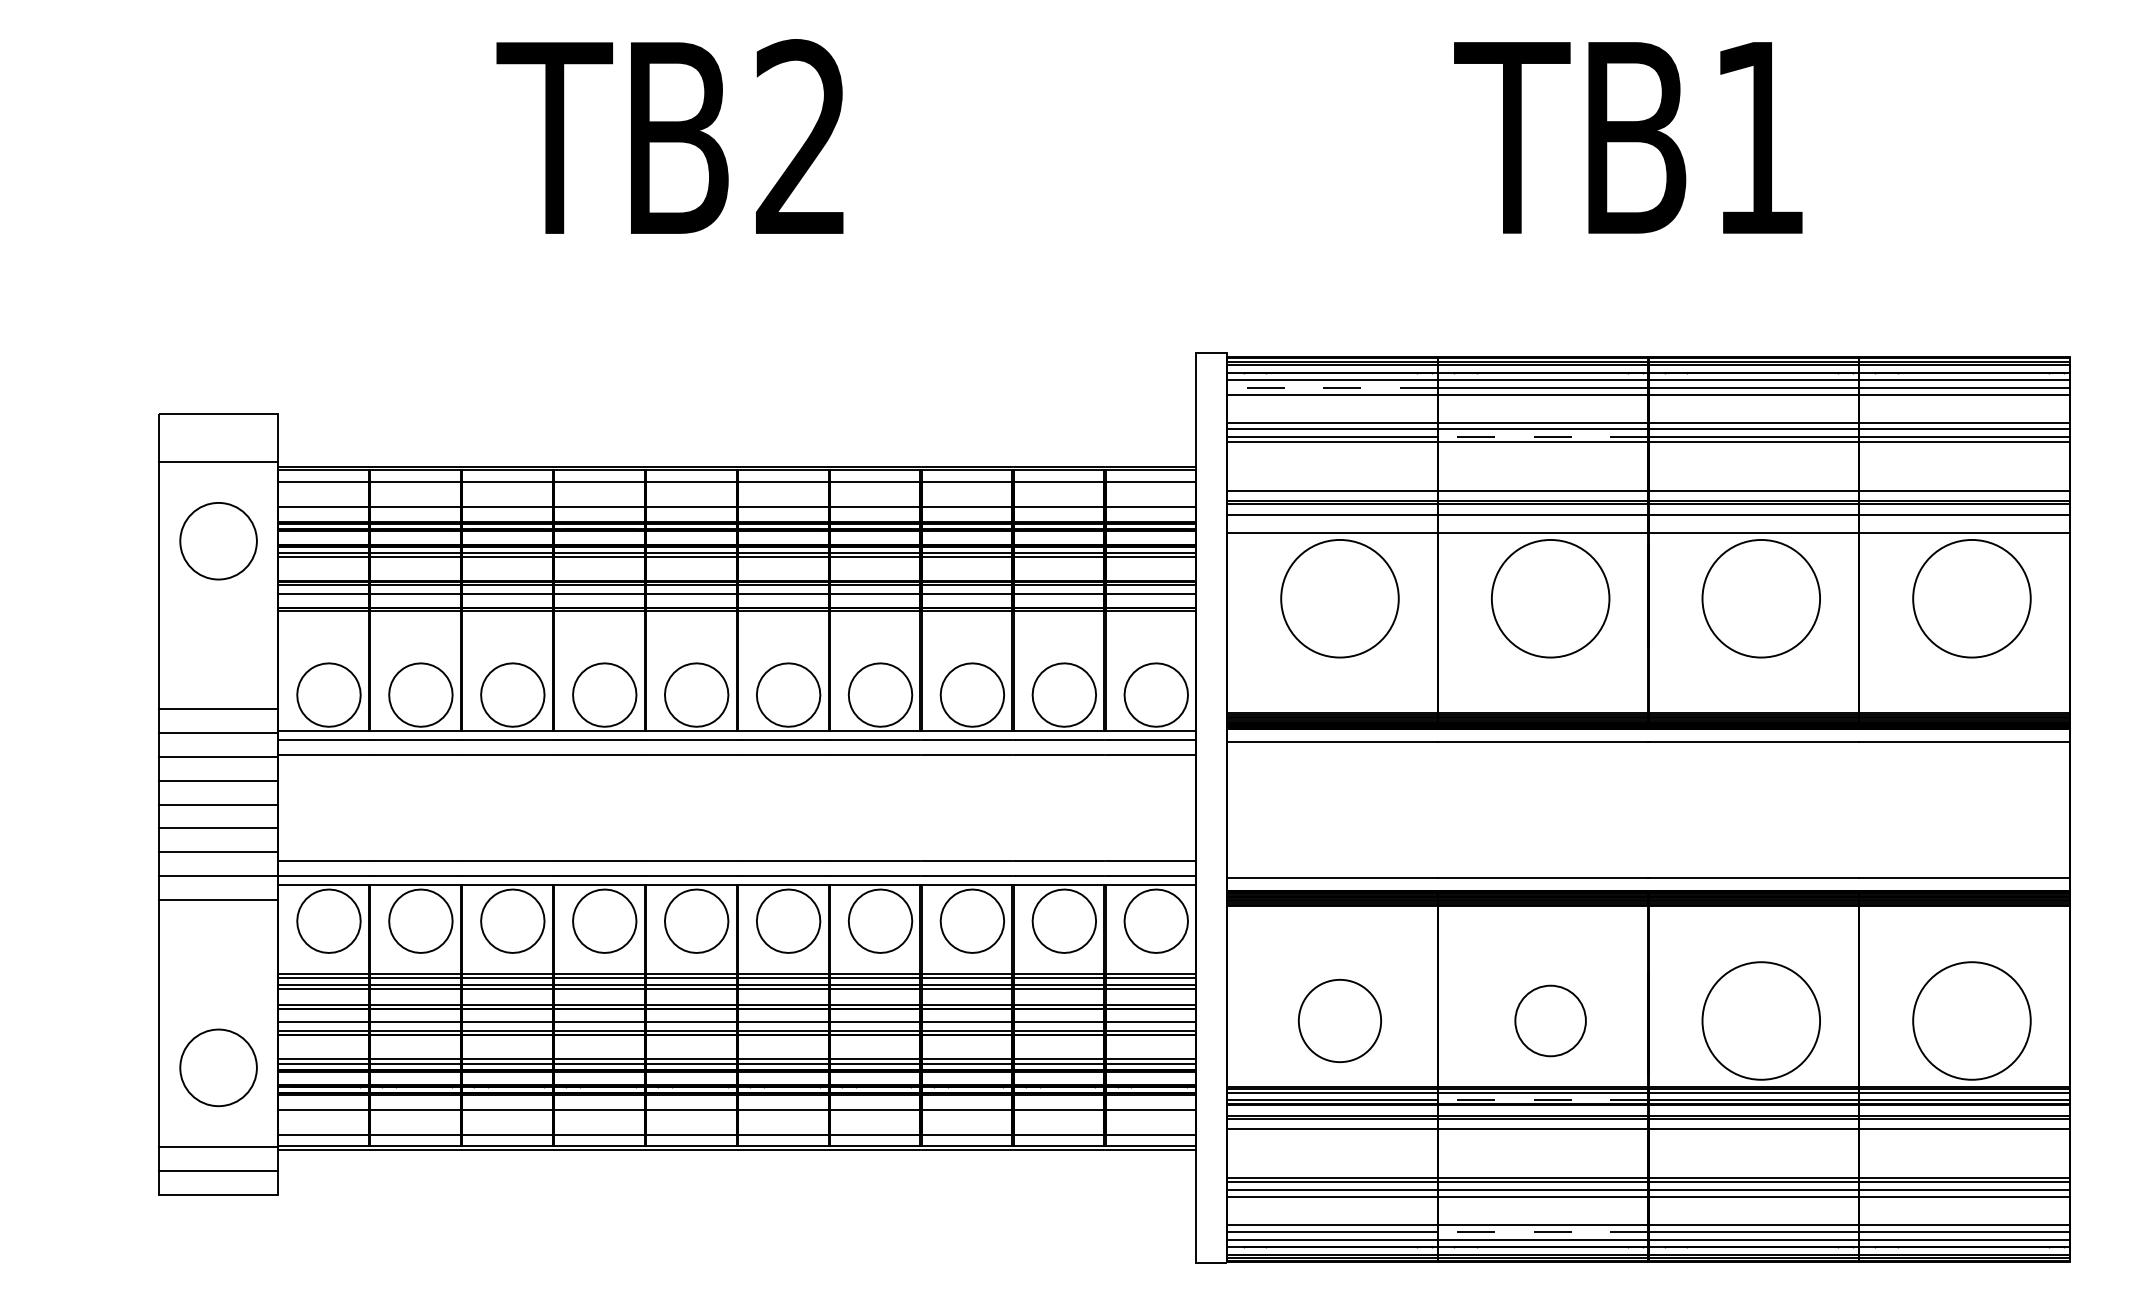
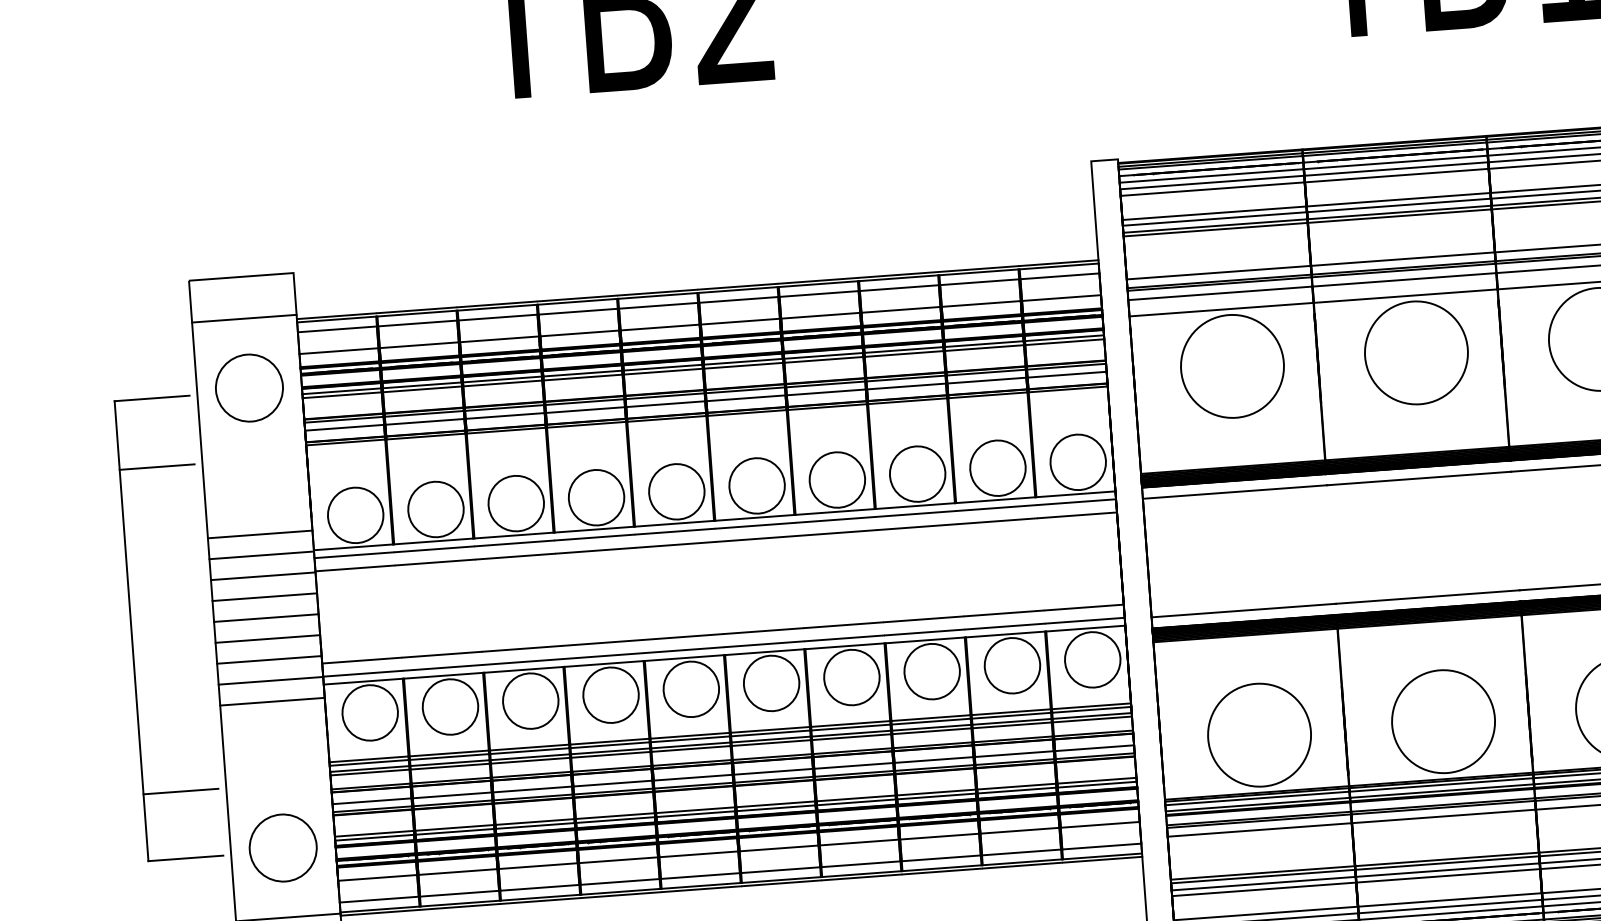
line: (1332, 387) -> (1212, 182), dashed -> solid
line: (1543, 437) -> (1399, 212), dashed -> solid
part: (64, 808) -> (132, 631), added
circle: (1339, 1020) -> (1259, 734), size x1.43
circle: (1550, 1020) -> (1443, 721), size x1.67
line: (1543, 1099) -> (1442, 790), dashed -> solid
line: (1543, 1232) -> (1450, 906), dashed -> solid

